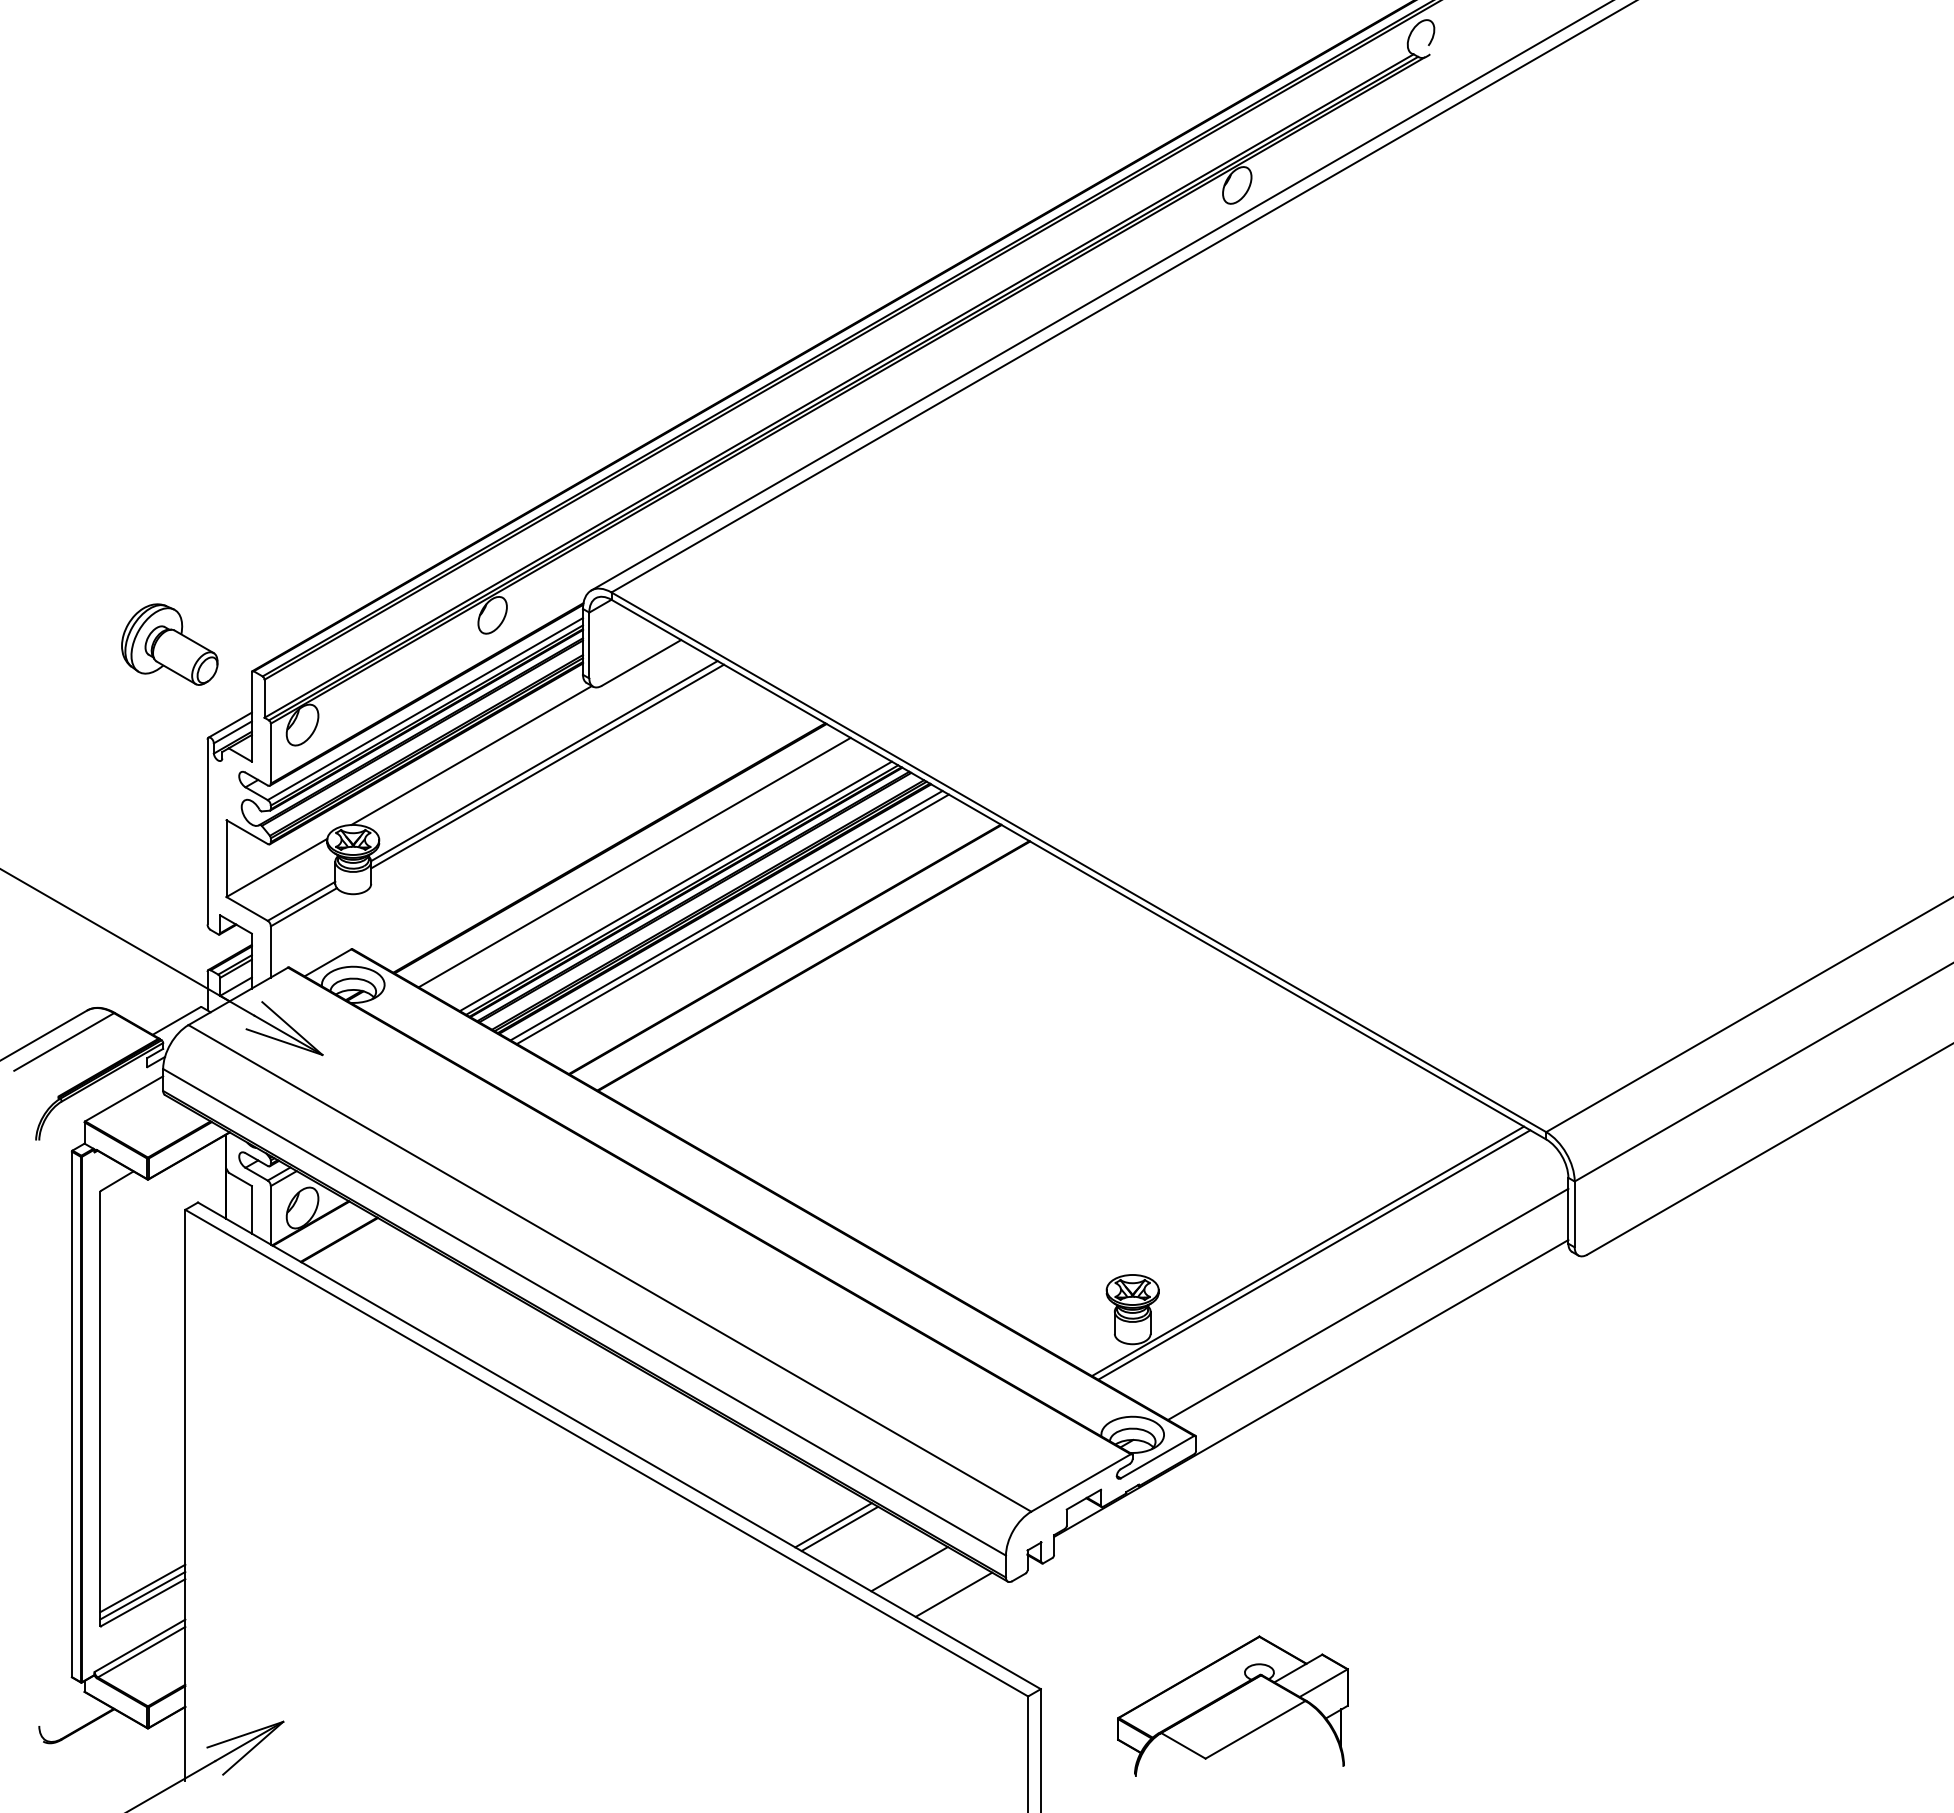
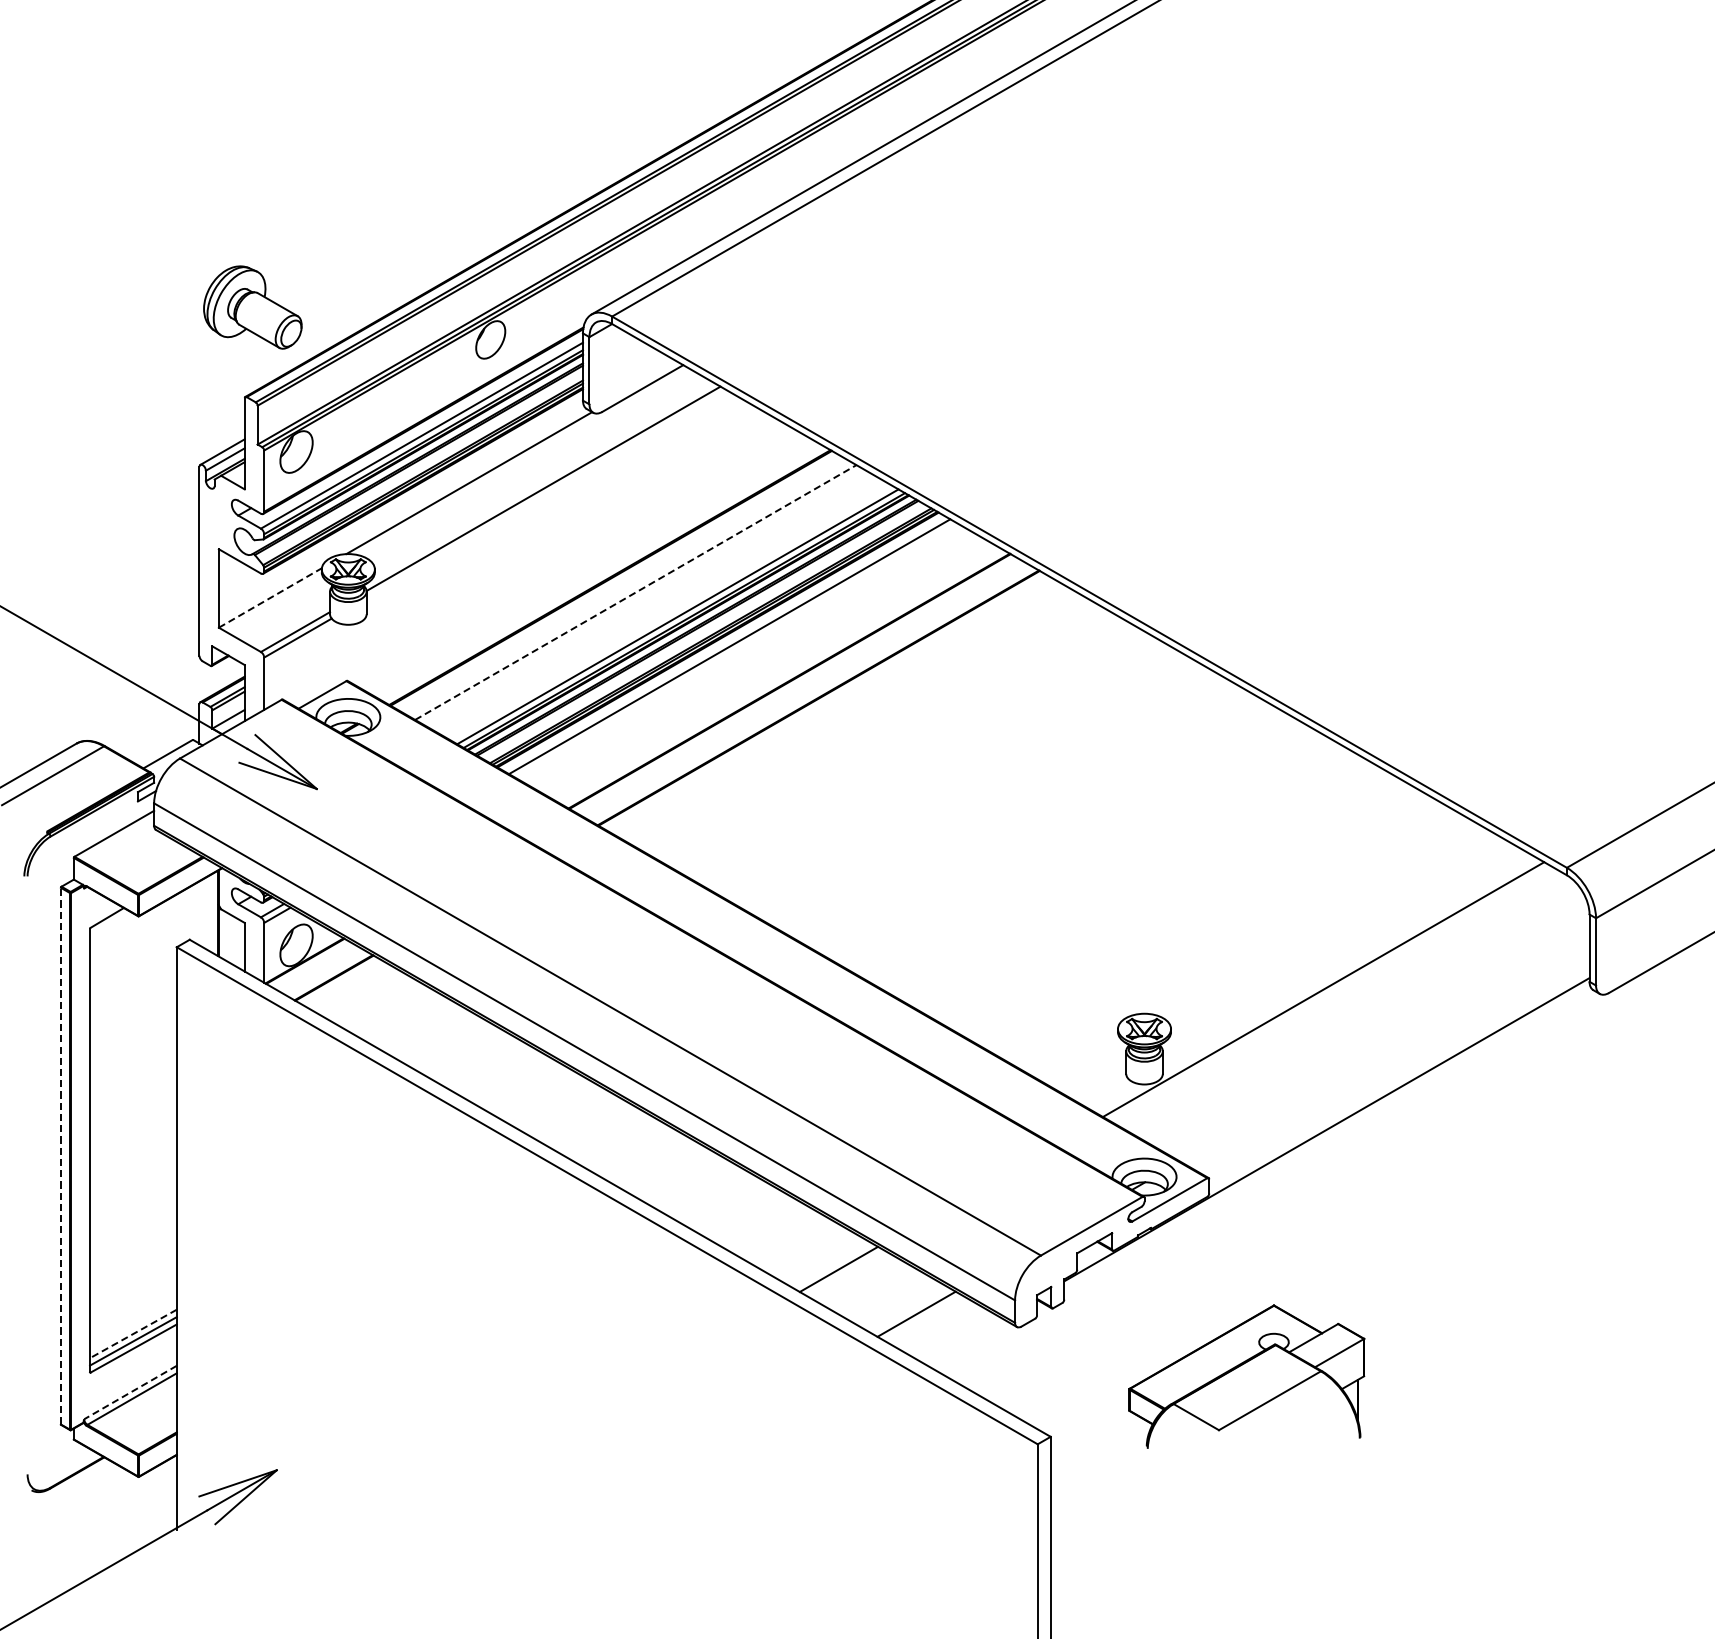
part: (169, 644) -> (252, 307), moved
line: (547, 766) -> (546, 494), removed
line: (635, 862) -> (636, 592), solid -> dashed
line: (277, 867) -> (270, 597), solid -> dashed
line: (732, 919) -> (735, 650), removed
line: (1314, 1254) -> (1330, 992), removed
line: (1368, 1303) -> (1385, 1042), removed
line: (71, 1414) -> (60, 1156), solid -> dashed
line: (839, 1528) -> (845, 1272), removed
line: (142, 1588) -> (133, 1334), solid -> dashed
line: (953, 1594) -> (961, 1340), removed
line: (139, 1646) -> (129, 1393), solid -> dashed
part: (1232, 1705) -> (1246, 1375), moved

